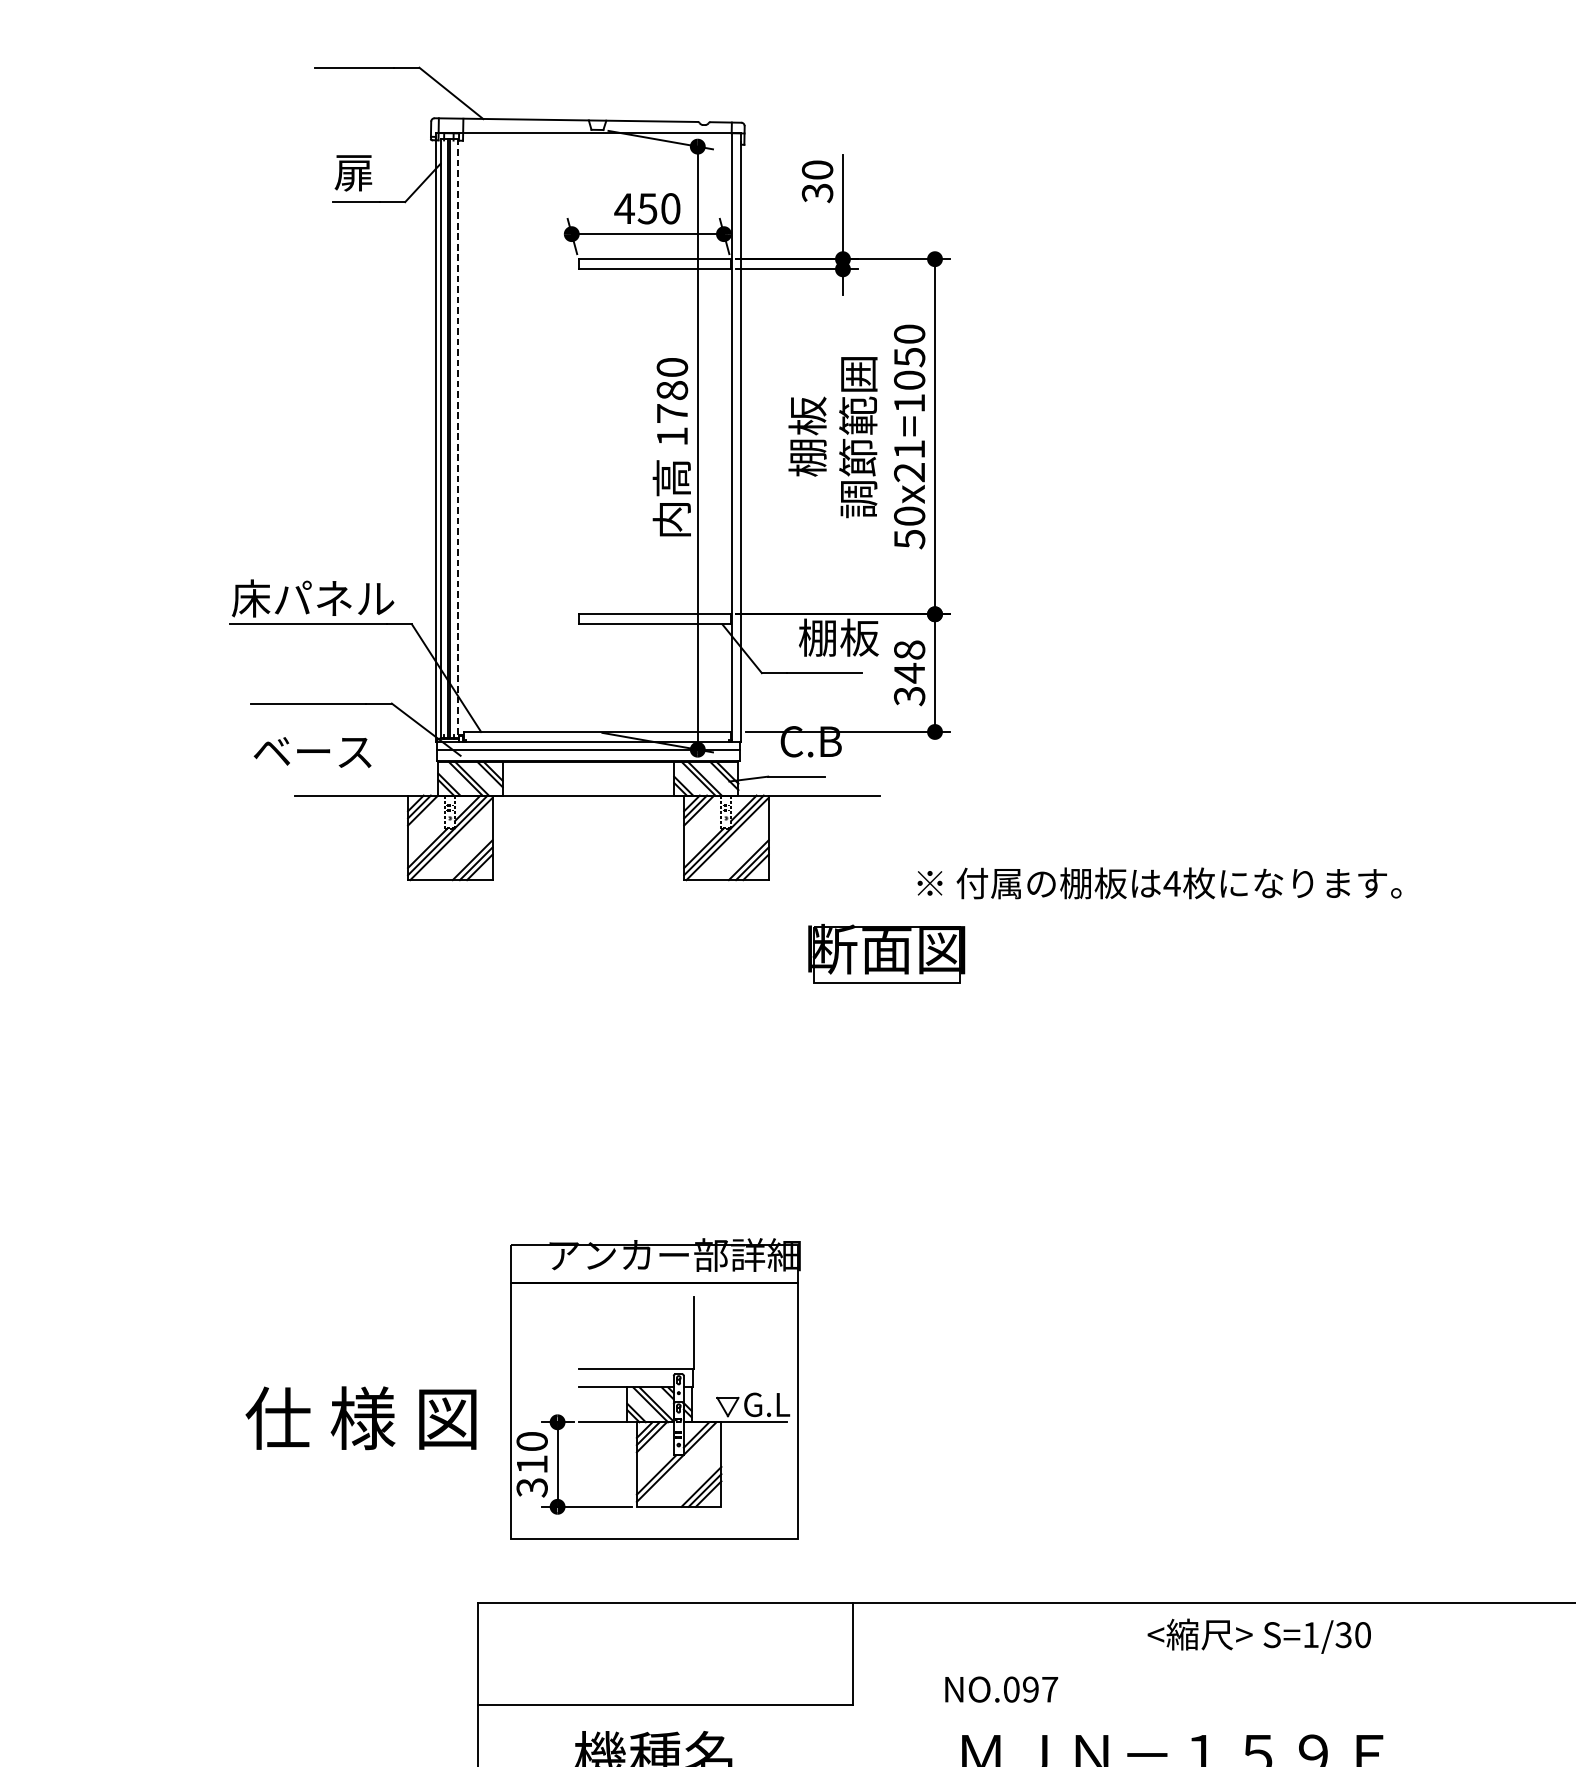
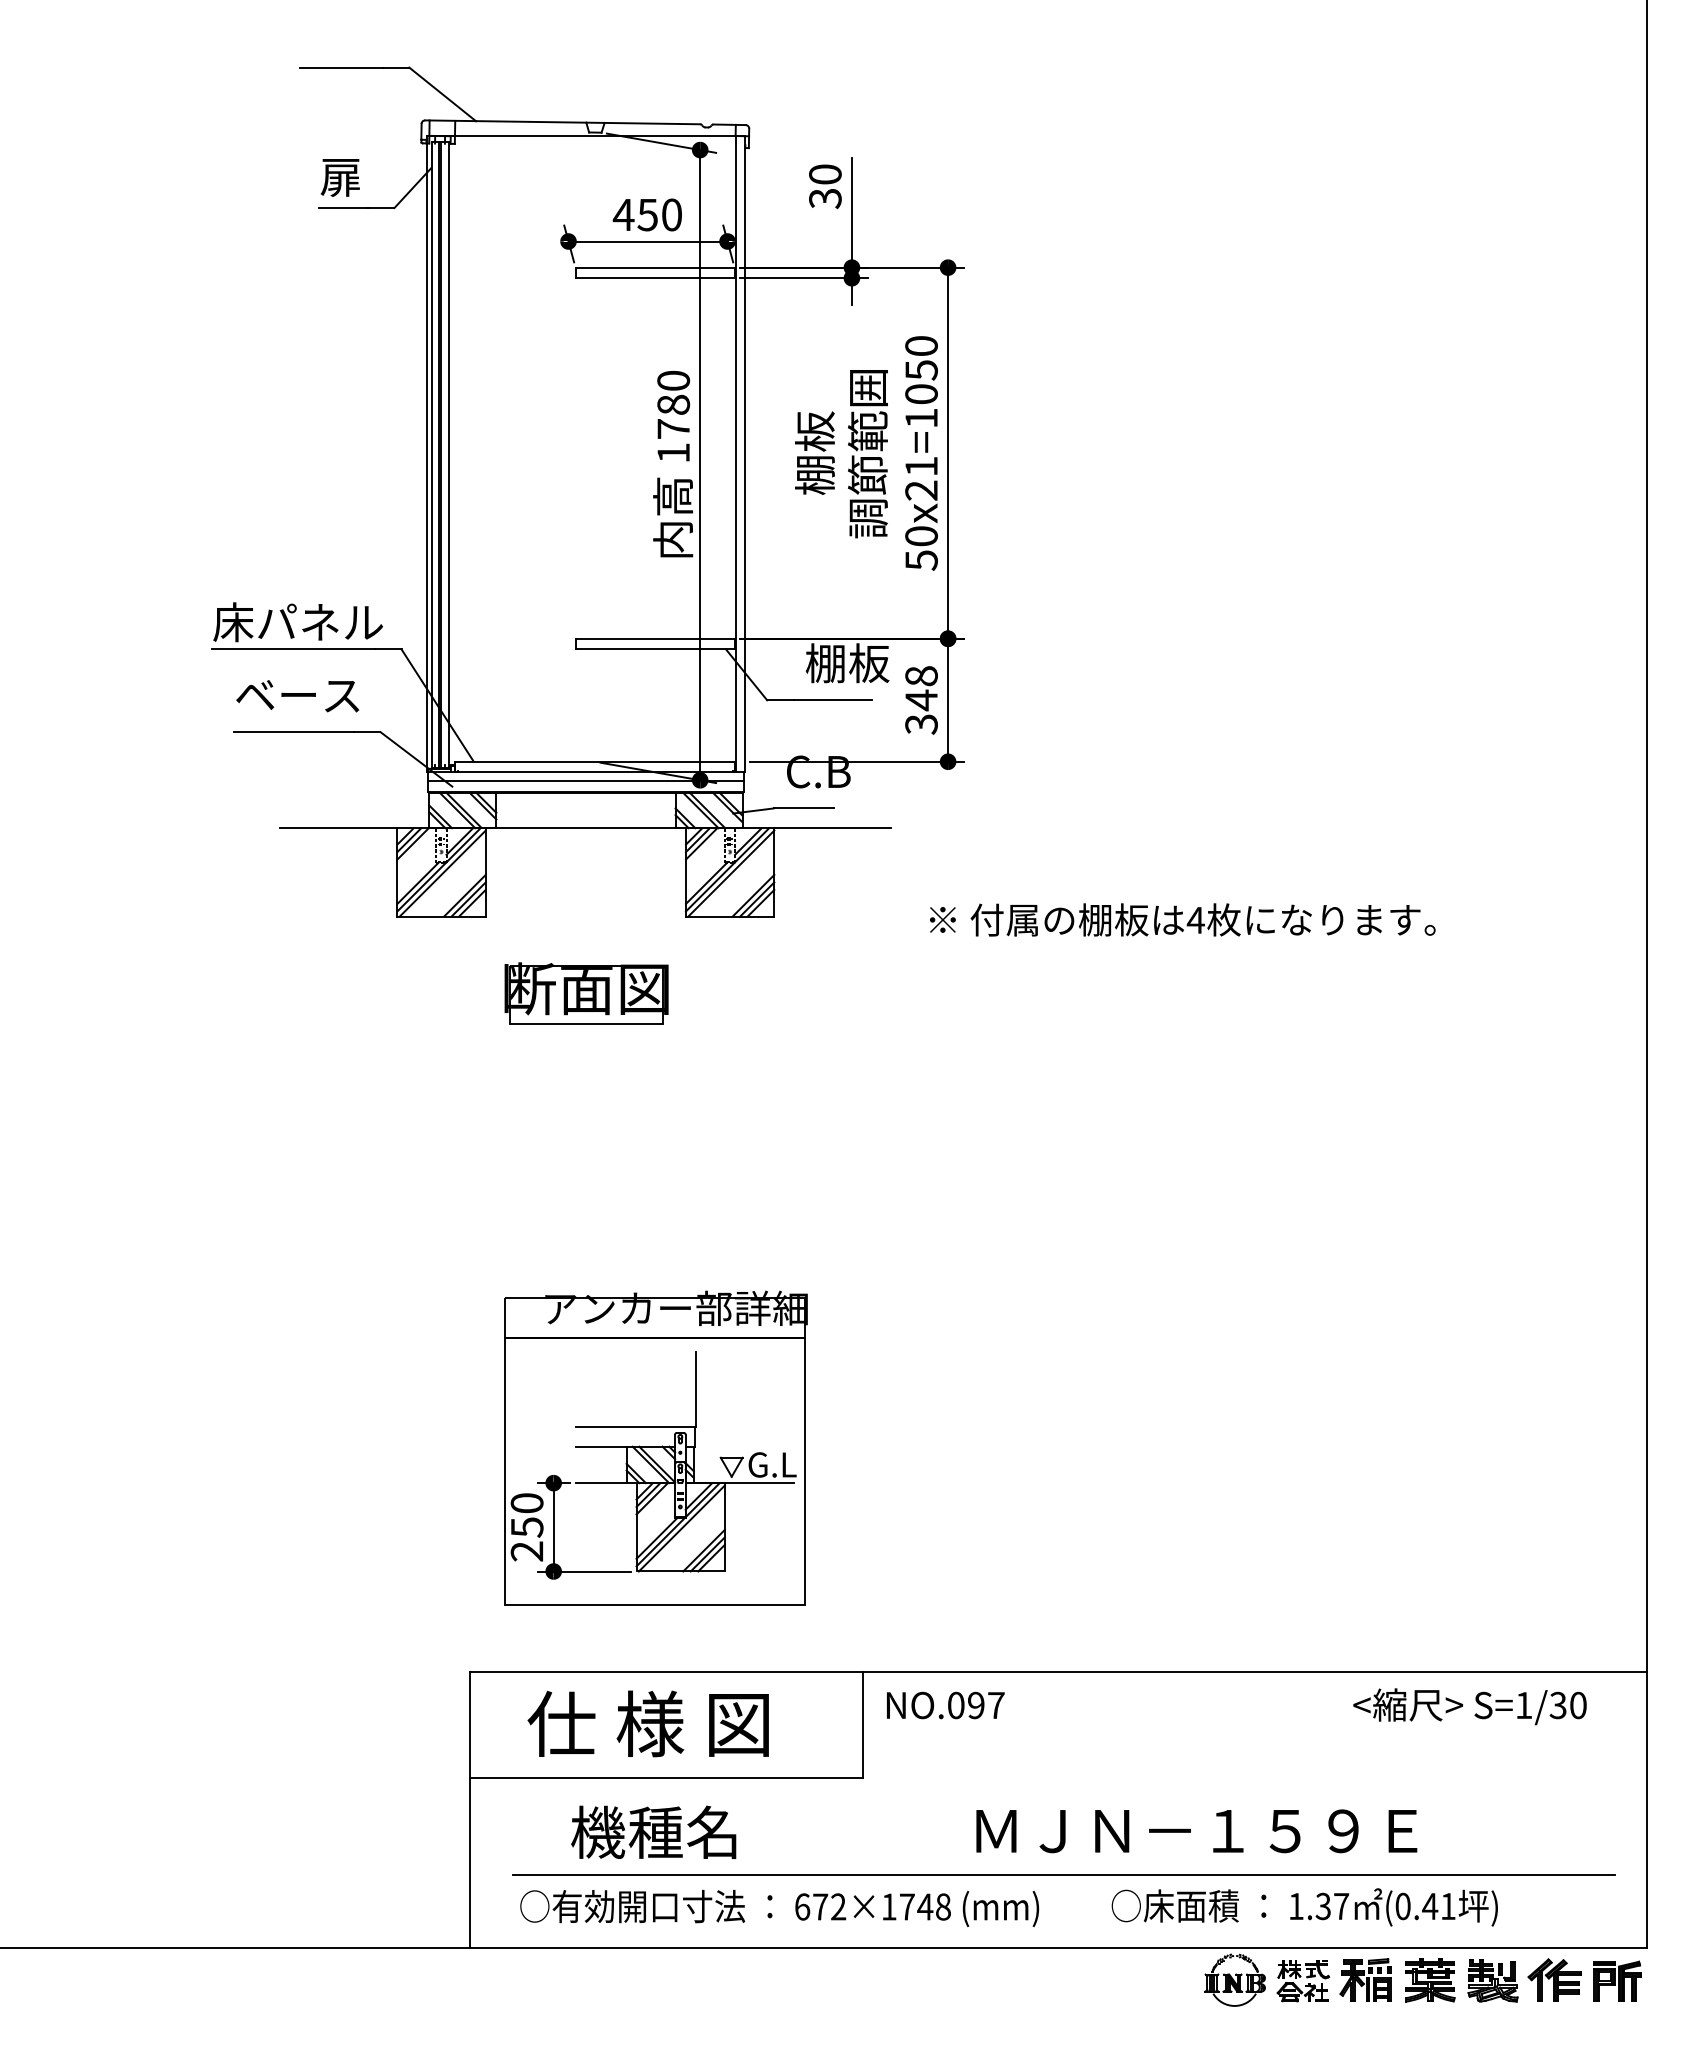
line: (457, 438) -> (449, 455), dashed -> solid
text: (312, 752) -> (297, 696), moved
part: (886, 953) -> (586, 993), moved
text: (360, 1417) -> (647, 1723), moved
line: (679, 1465) -> (681, 1528), added
text: (532, 1476) -> (527, 1539), 310 -> 250
text: (1258, 1636) -> (1469, 1706), moved
text: (1001, 1689) -> (945, 1705), moved

